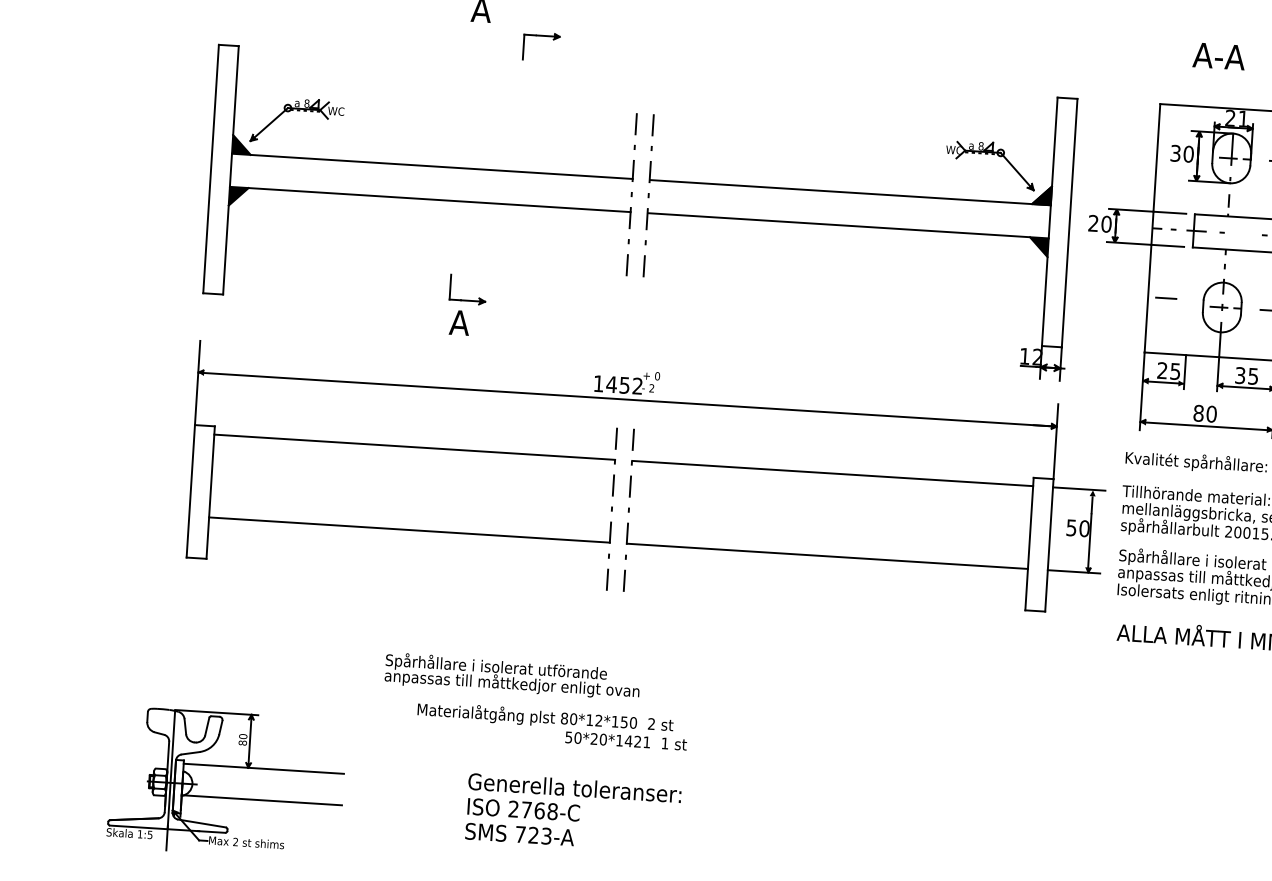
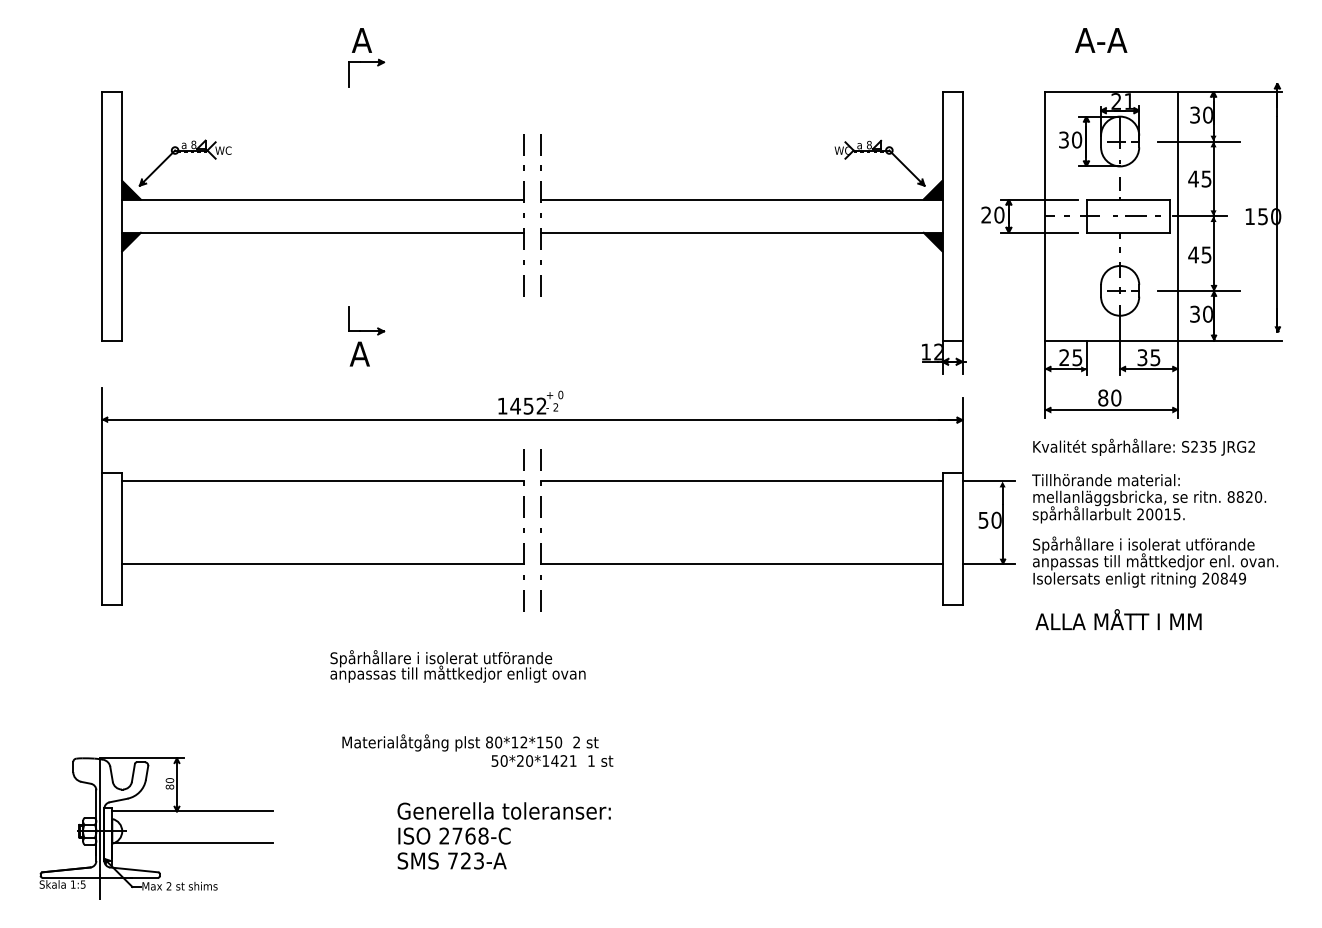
part: (542, 35) -> (366, 62), moved
line: (1166, 297) -> (1135, 215), moved
text: (512, 676) -> (457, 666), moved

